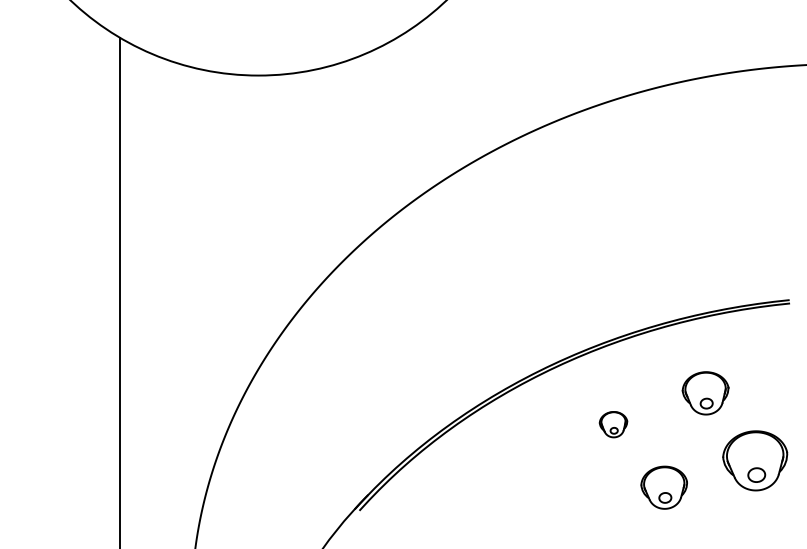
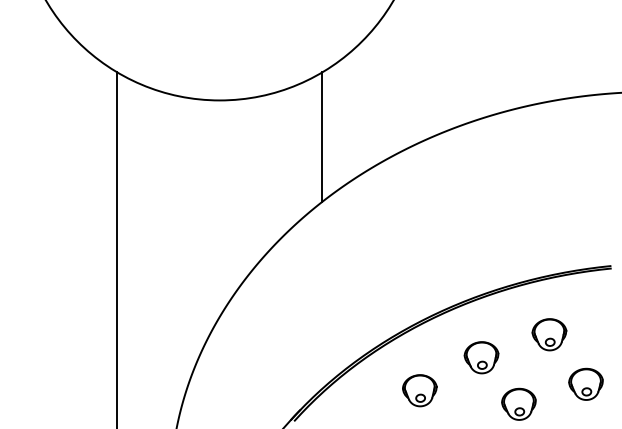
line: (397, 125) -> (322, 137), added
part: (613, 424) -> (481, 357), size x1.67
part: (754, 459) -> (585, 383), size x0.71
part: (529, 468) -> (419, 390), added

